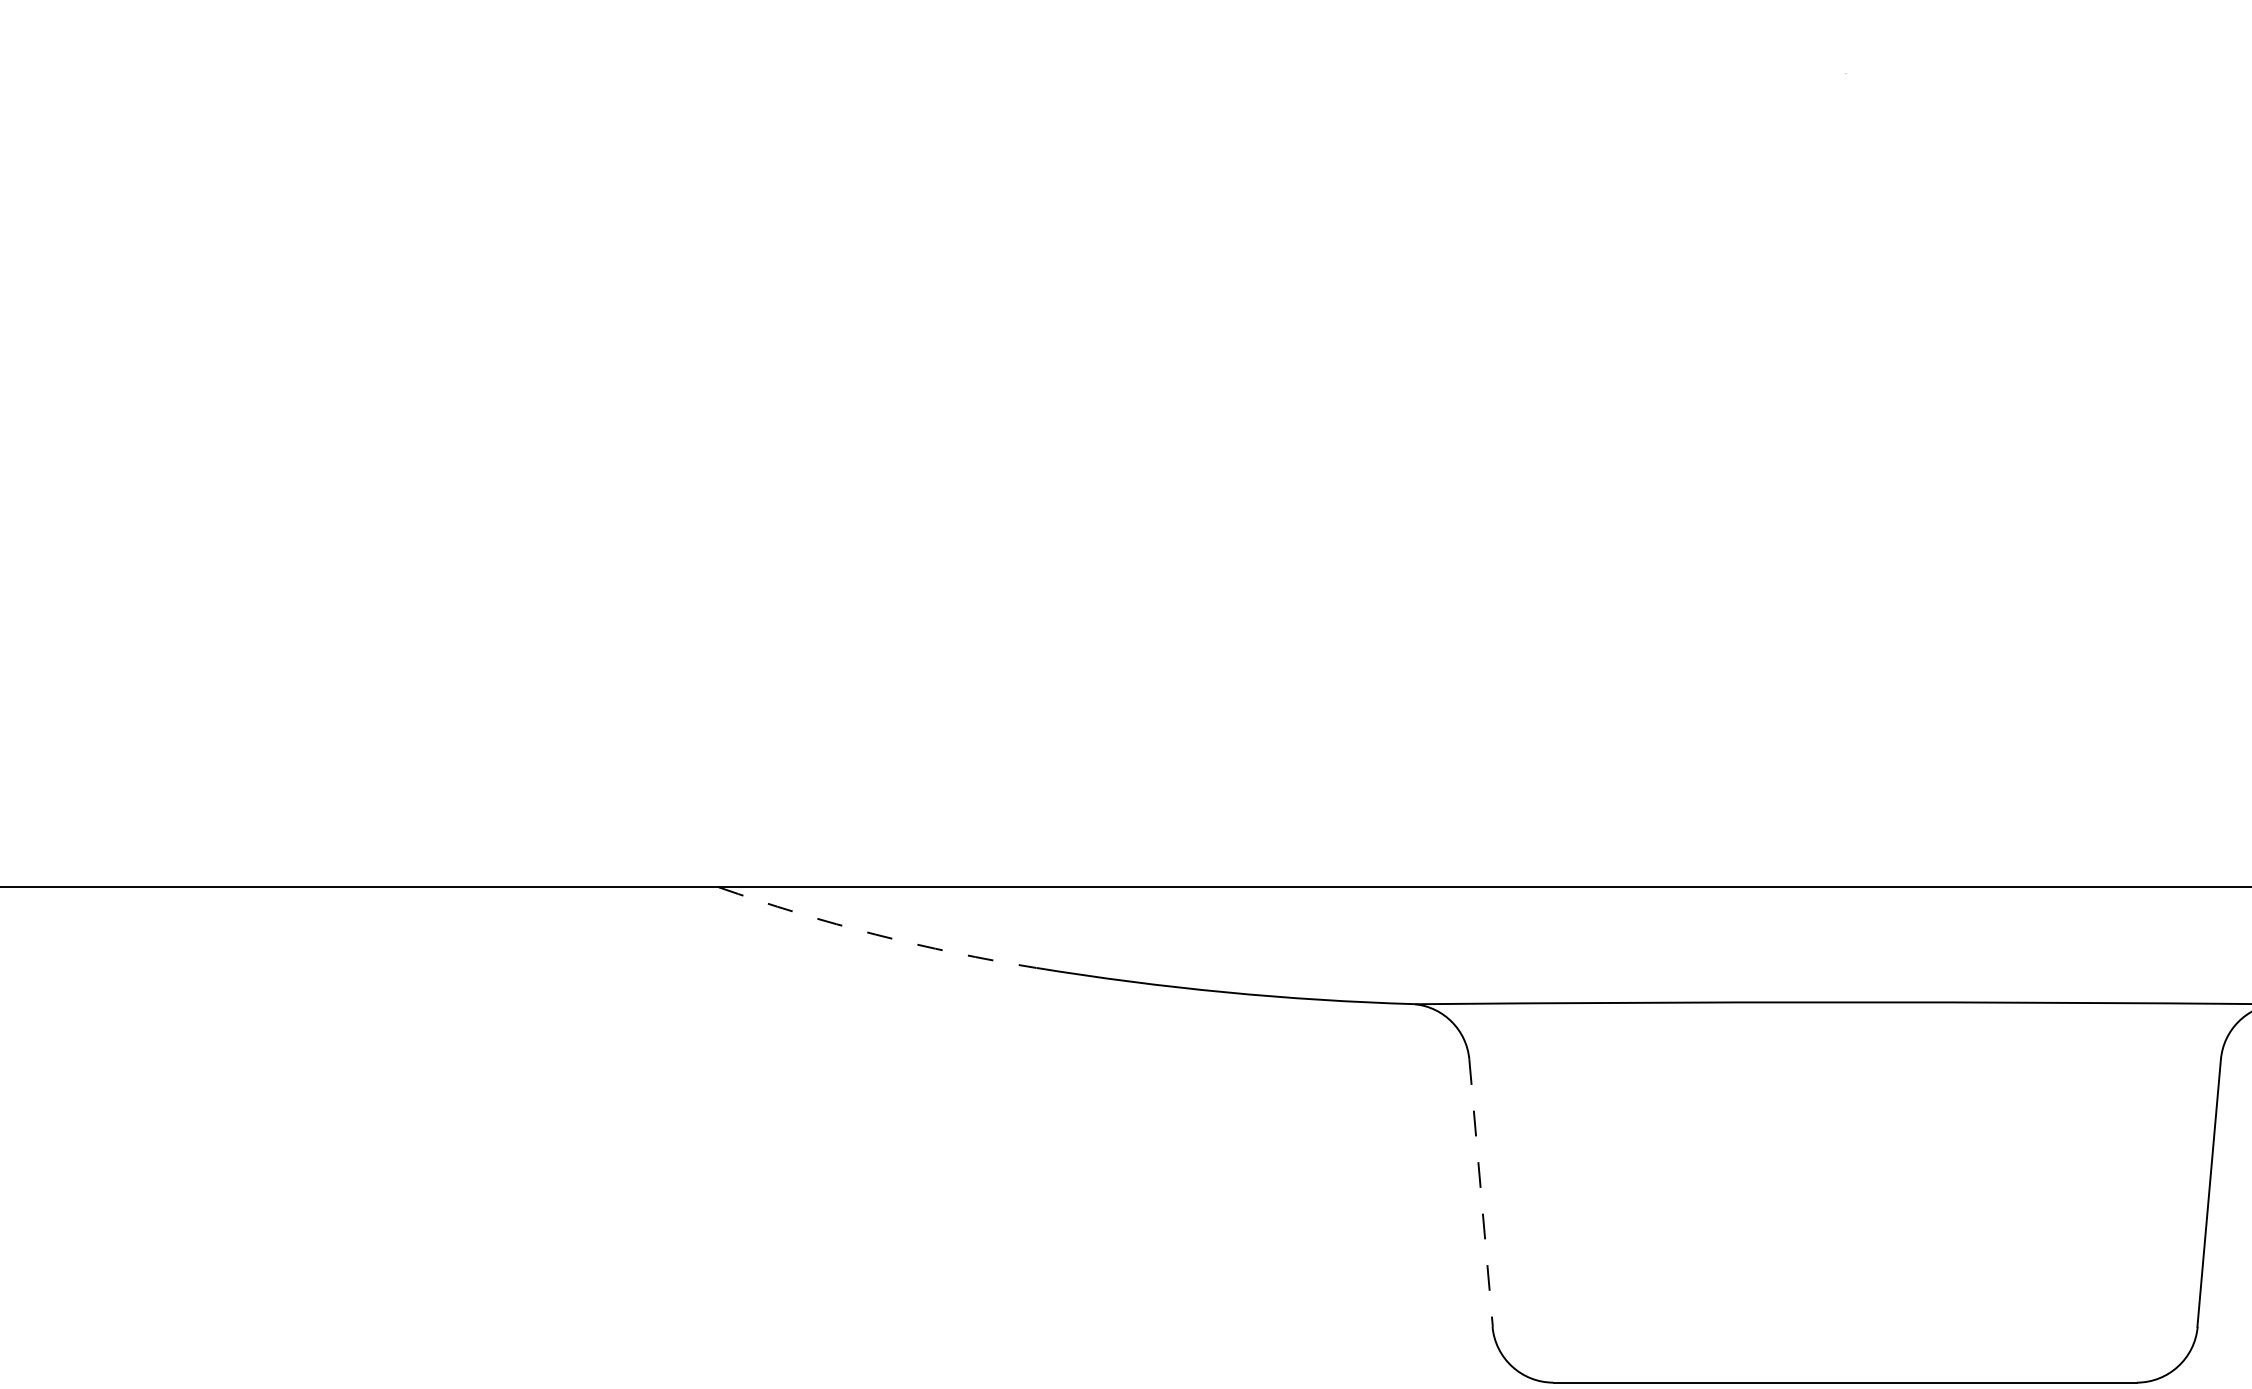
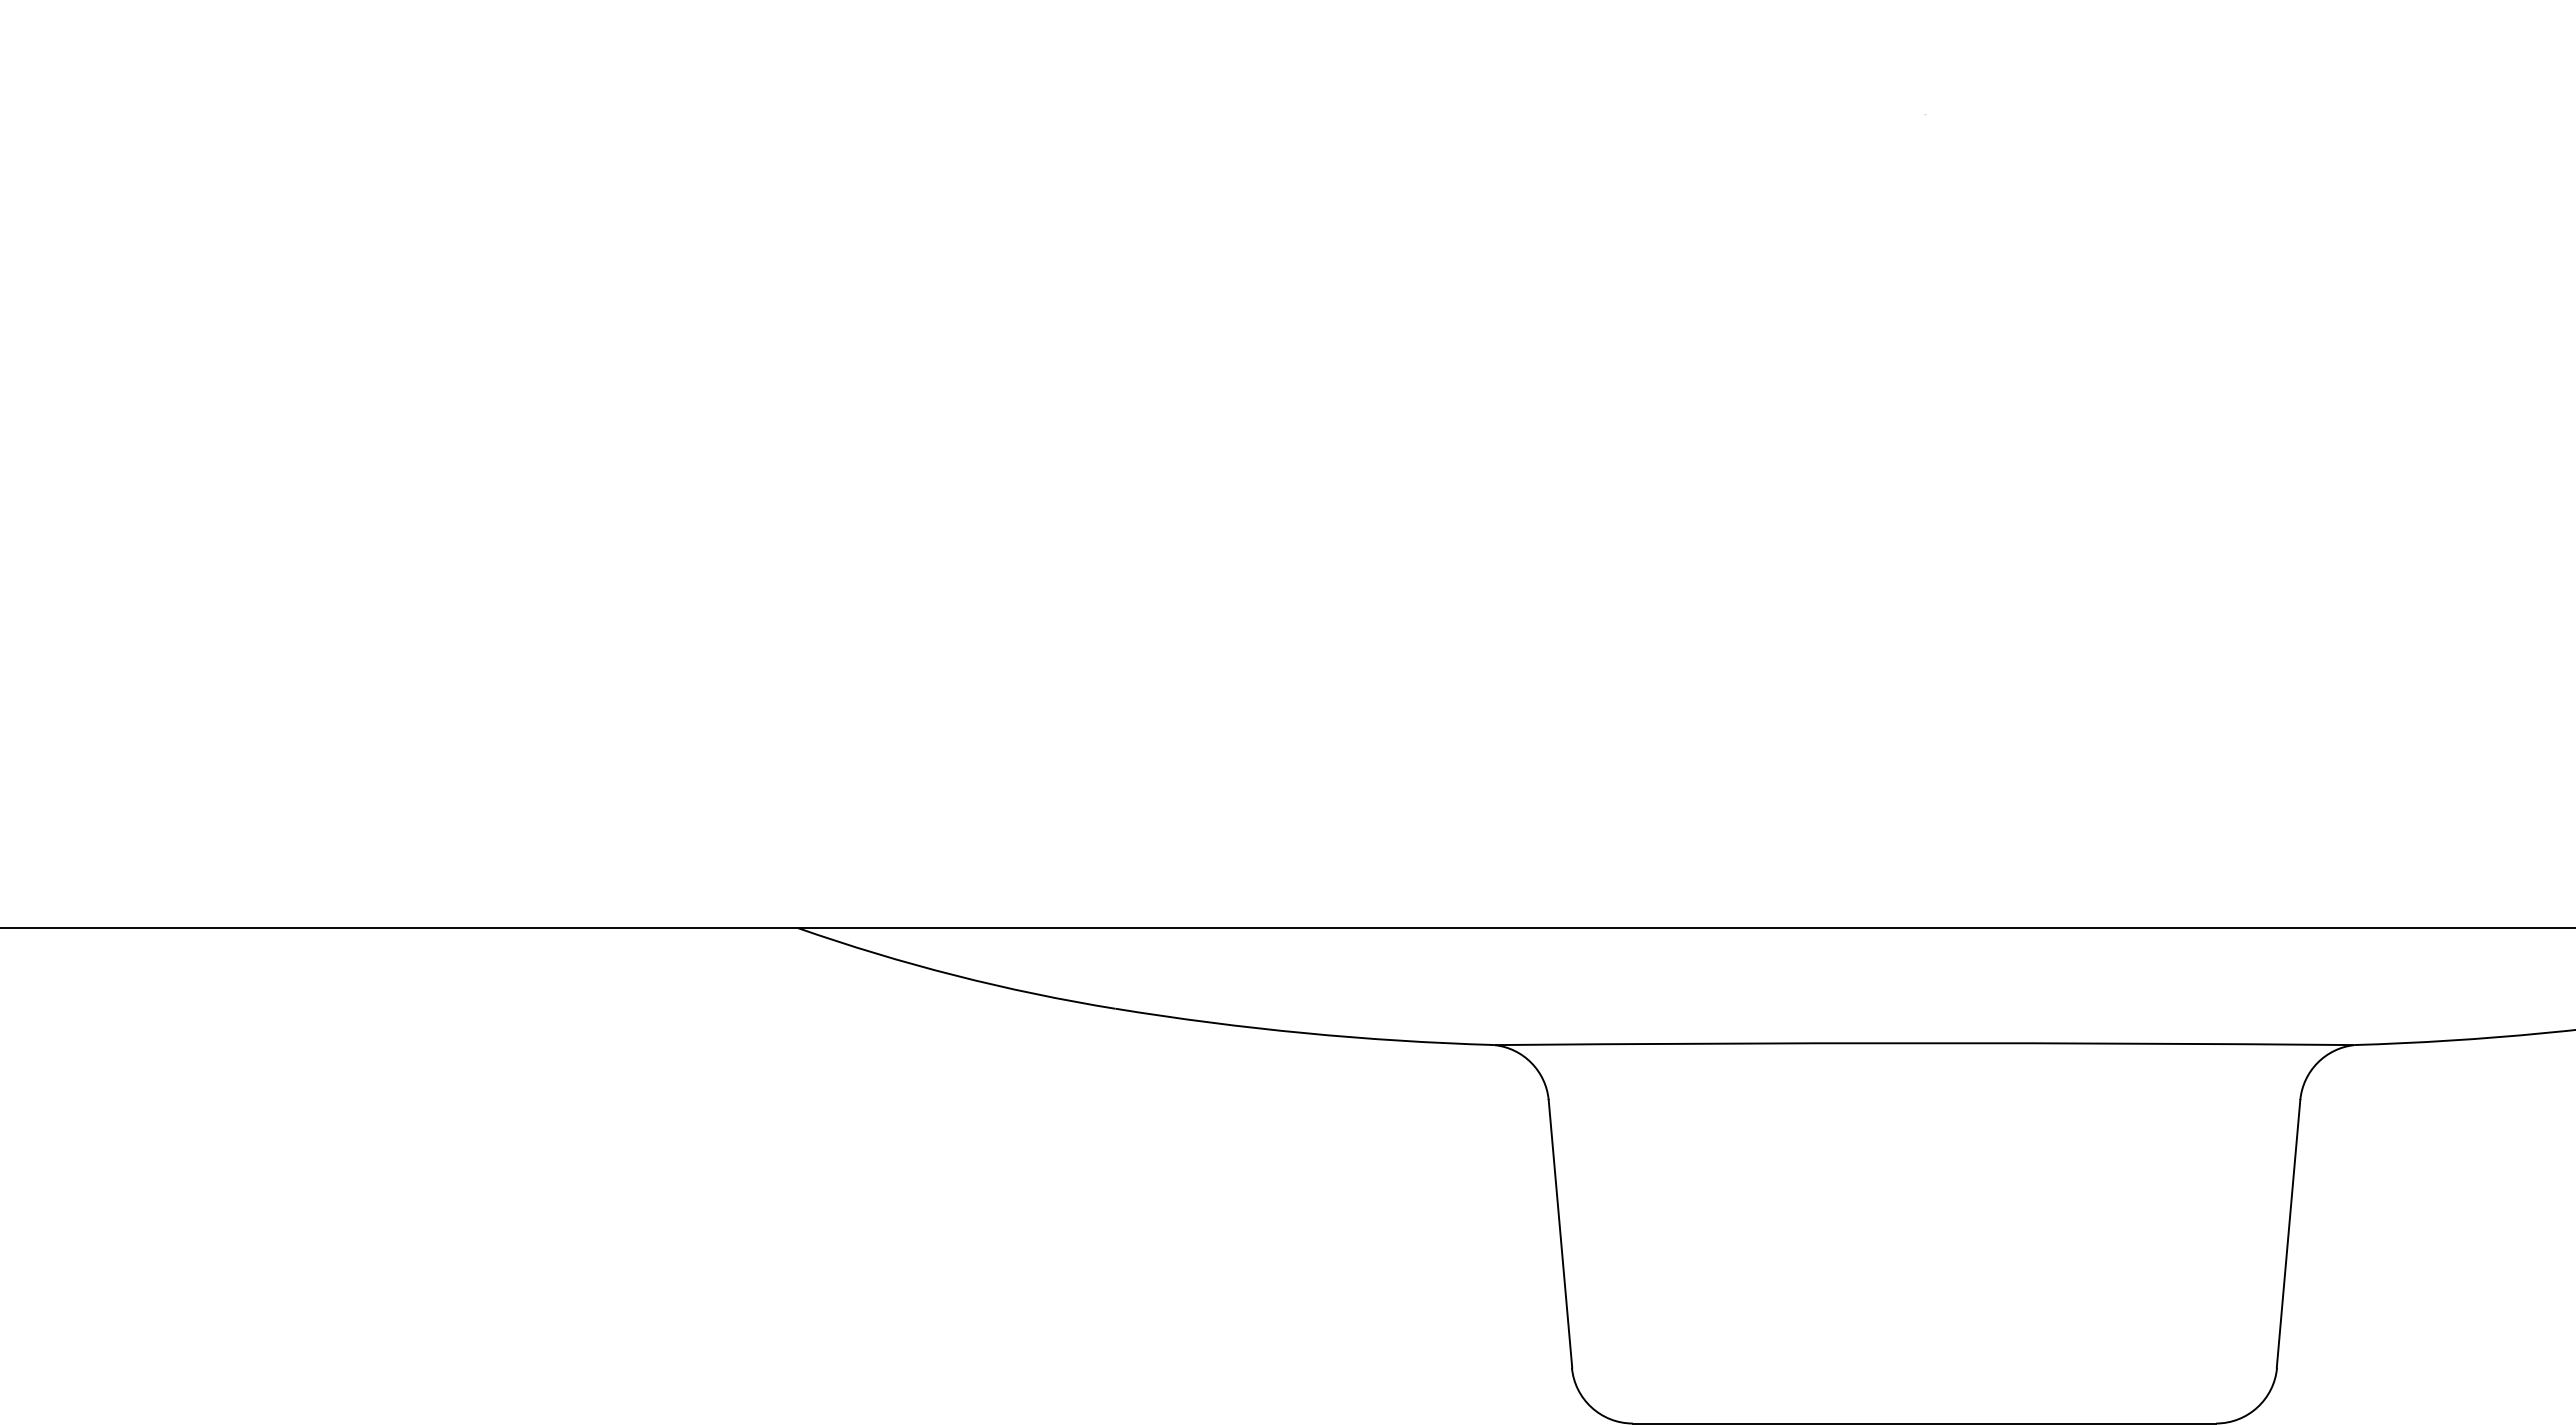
arc: (876, 934) -> (955, 975), dashed -> solid
line: (1481, 1193) -> (1560, 1234), dashed -> solid

